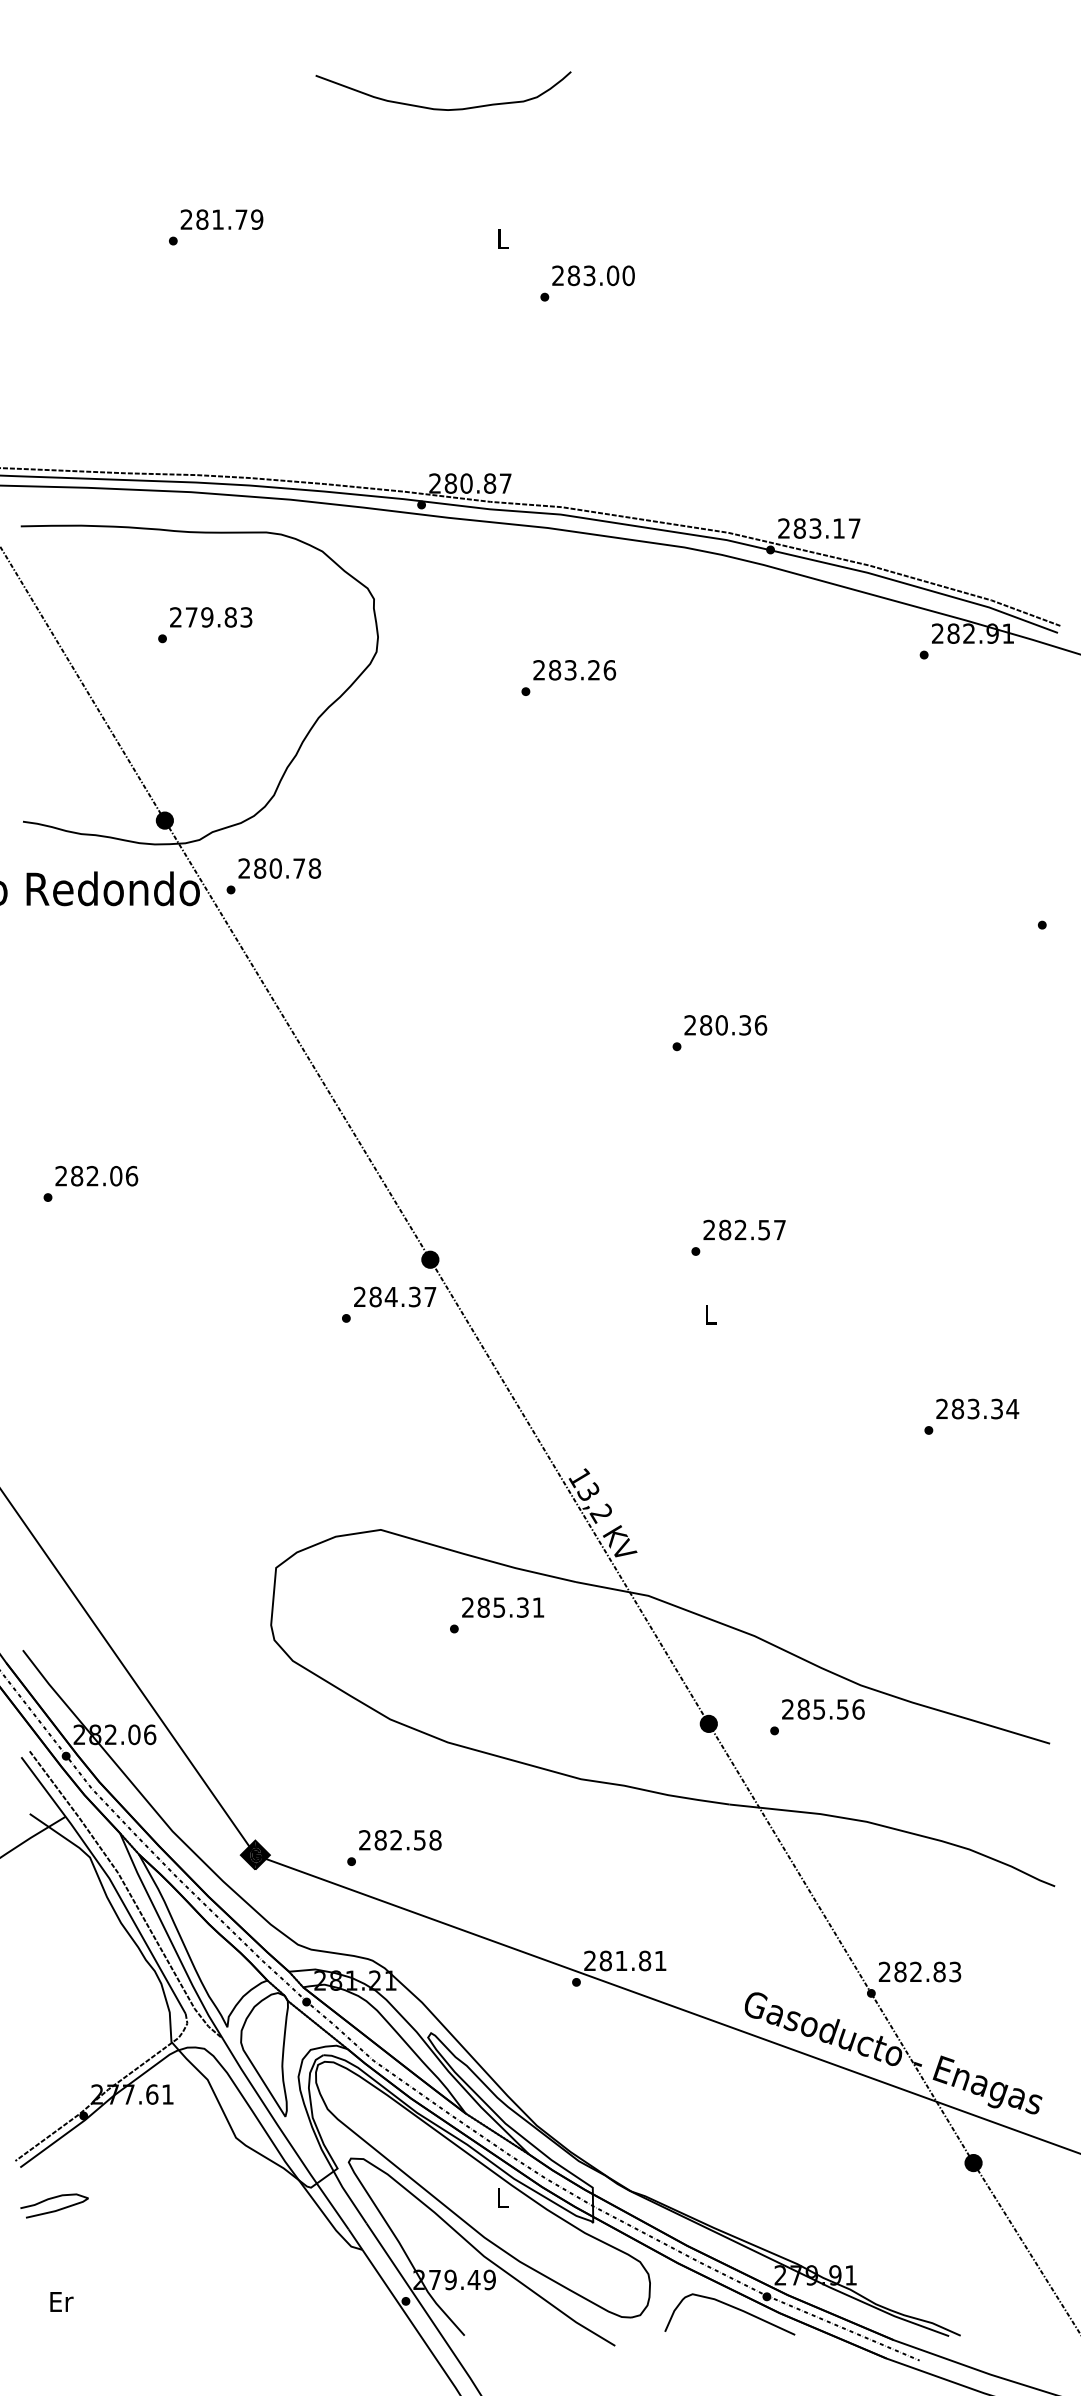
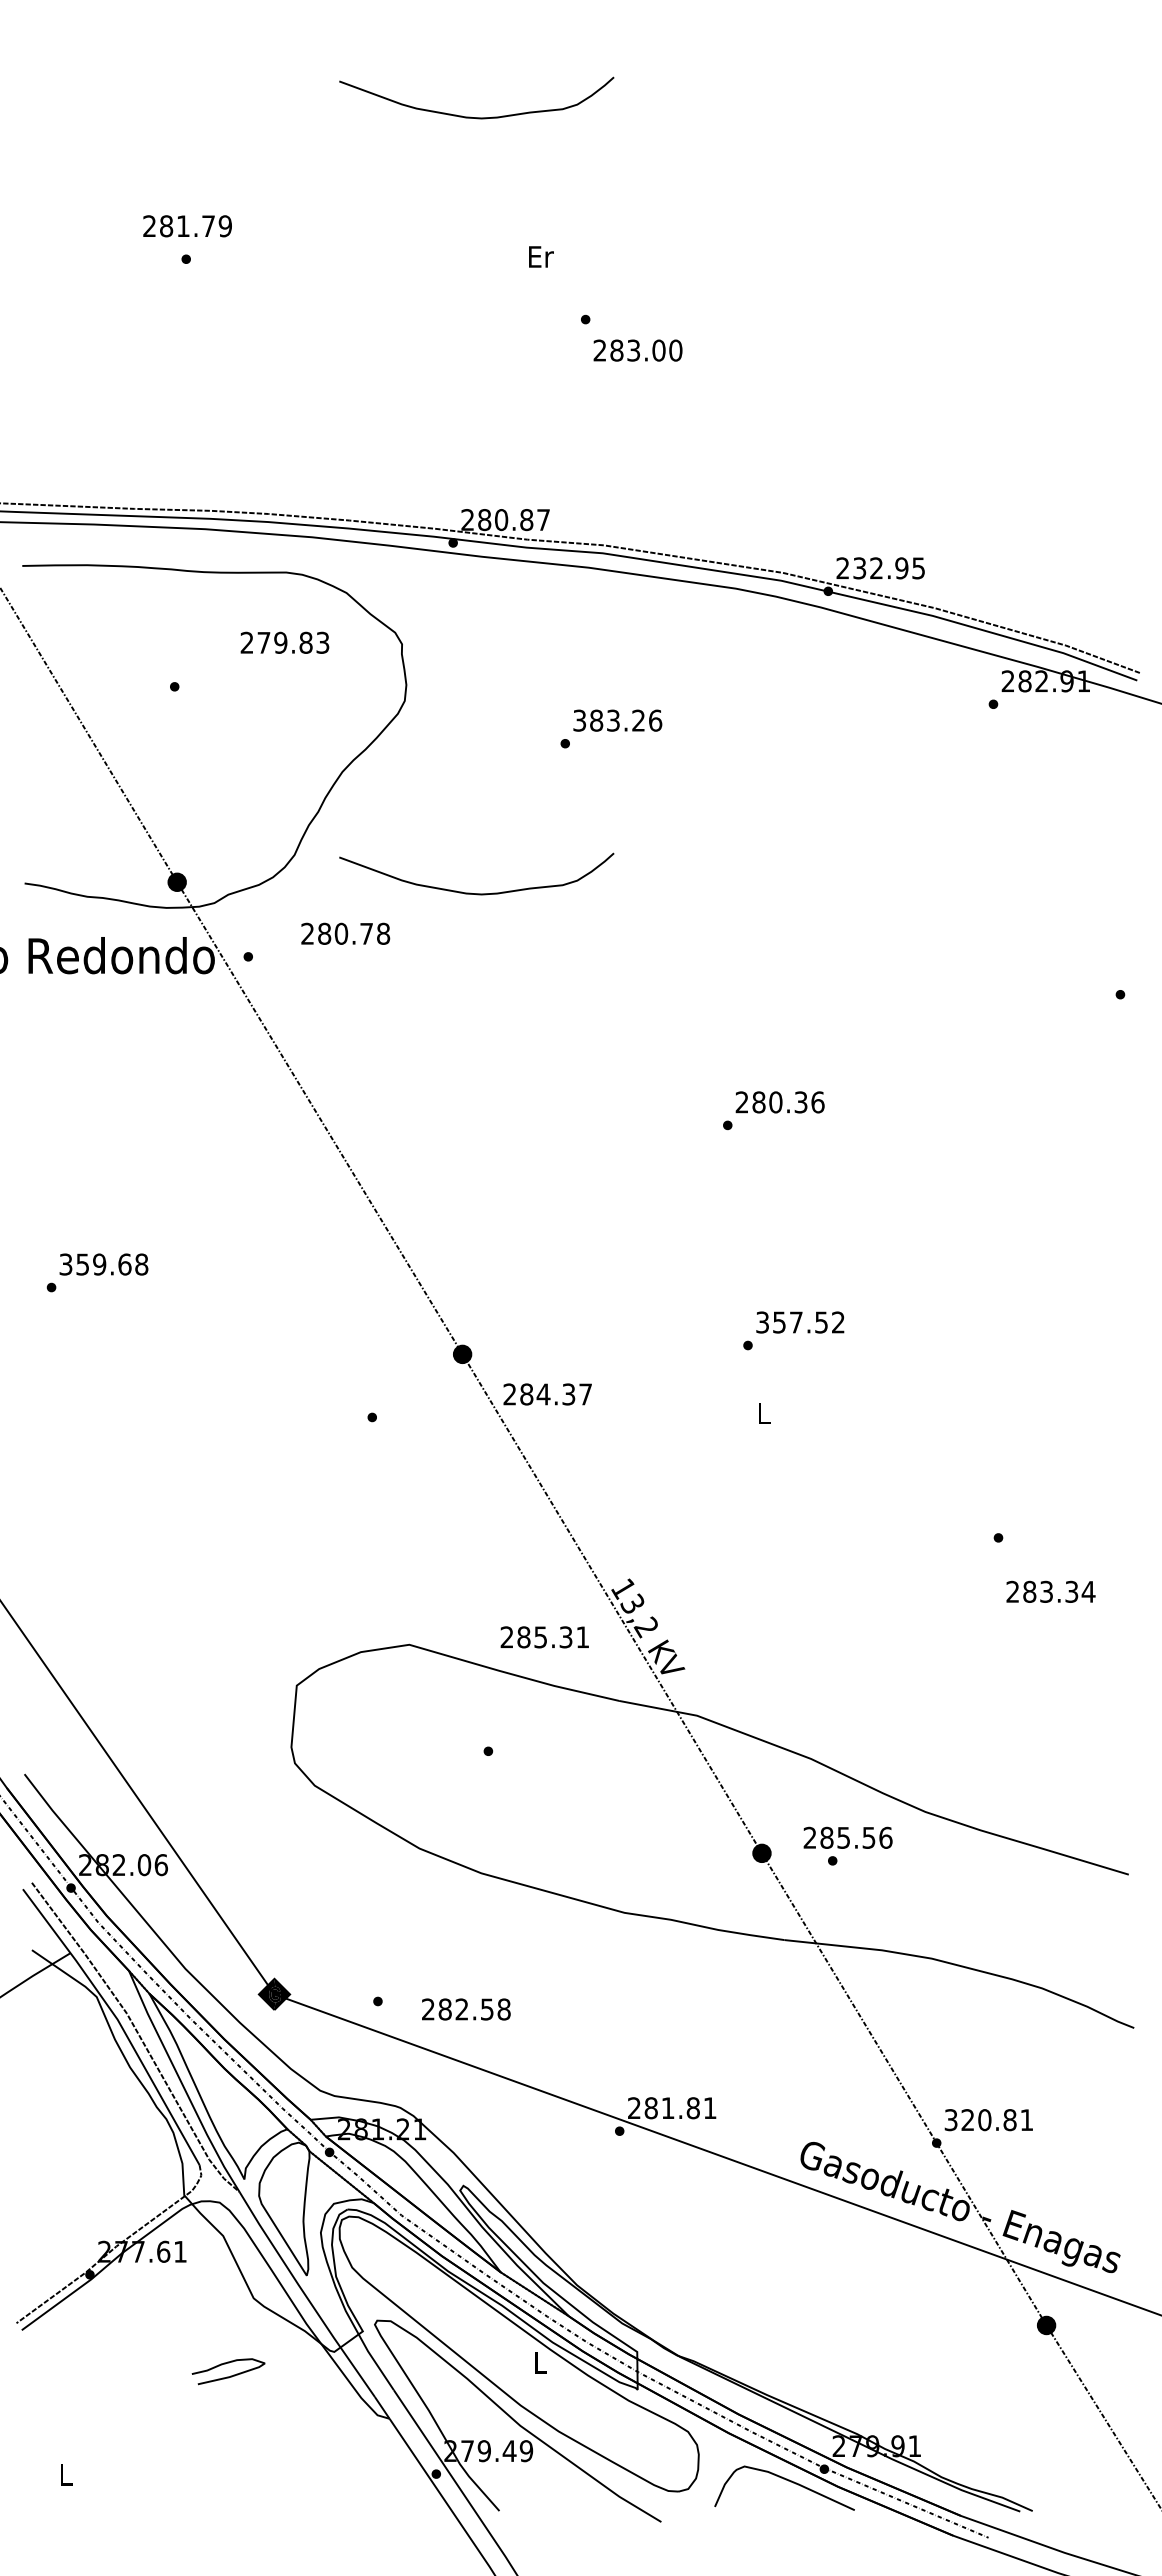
text: (221, 219) -> (187, 226), moved
text: (503, 238) -> (541, 256), L -> Er
text: (593, 275) -> (637, 350), moved
text: (826, 528) -> (888, 568), 283.17 -> 232.95
text: (210, 617) -> (284, 642), moved
text: (539, 670) -> (579, 720), 283.26 -> 383.26
curve: (437, 830) -> (470, 892), added
text: (279, 868) -> (345, 933), moved
text: (96, 1176) -> (103, 1264), 282.06 -> 359.68
text: (744, 1230) -> (800, 1322), 282.57 -> 357.52
text: (394, 1297) -> (547, 1394), moved
text: (977, 1408) -> (1050, 1591), moved
text: (502, 1607) -> (544, 1637), moved
text: (822, 1709) -> (847, 1837), moved
text: (400, 1840) -> (466, 2009), moved
text: (919, 1972) -> (988, 2120), 282.83 -> 320.81
curve: (56, 2209) -> (230, 2375), moved
text: (61, 2301) -> (66, 2474), Er -> L

